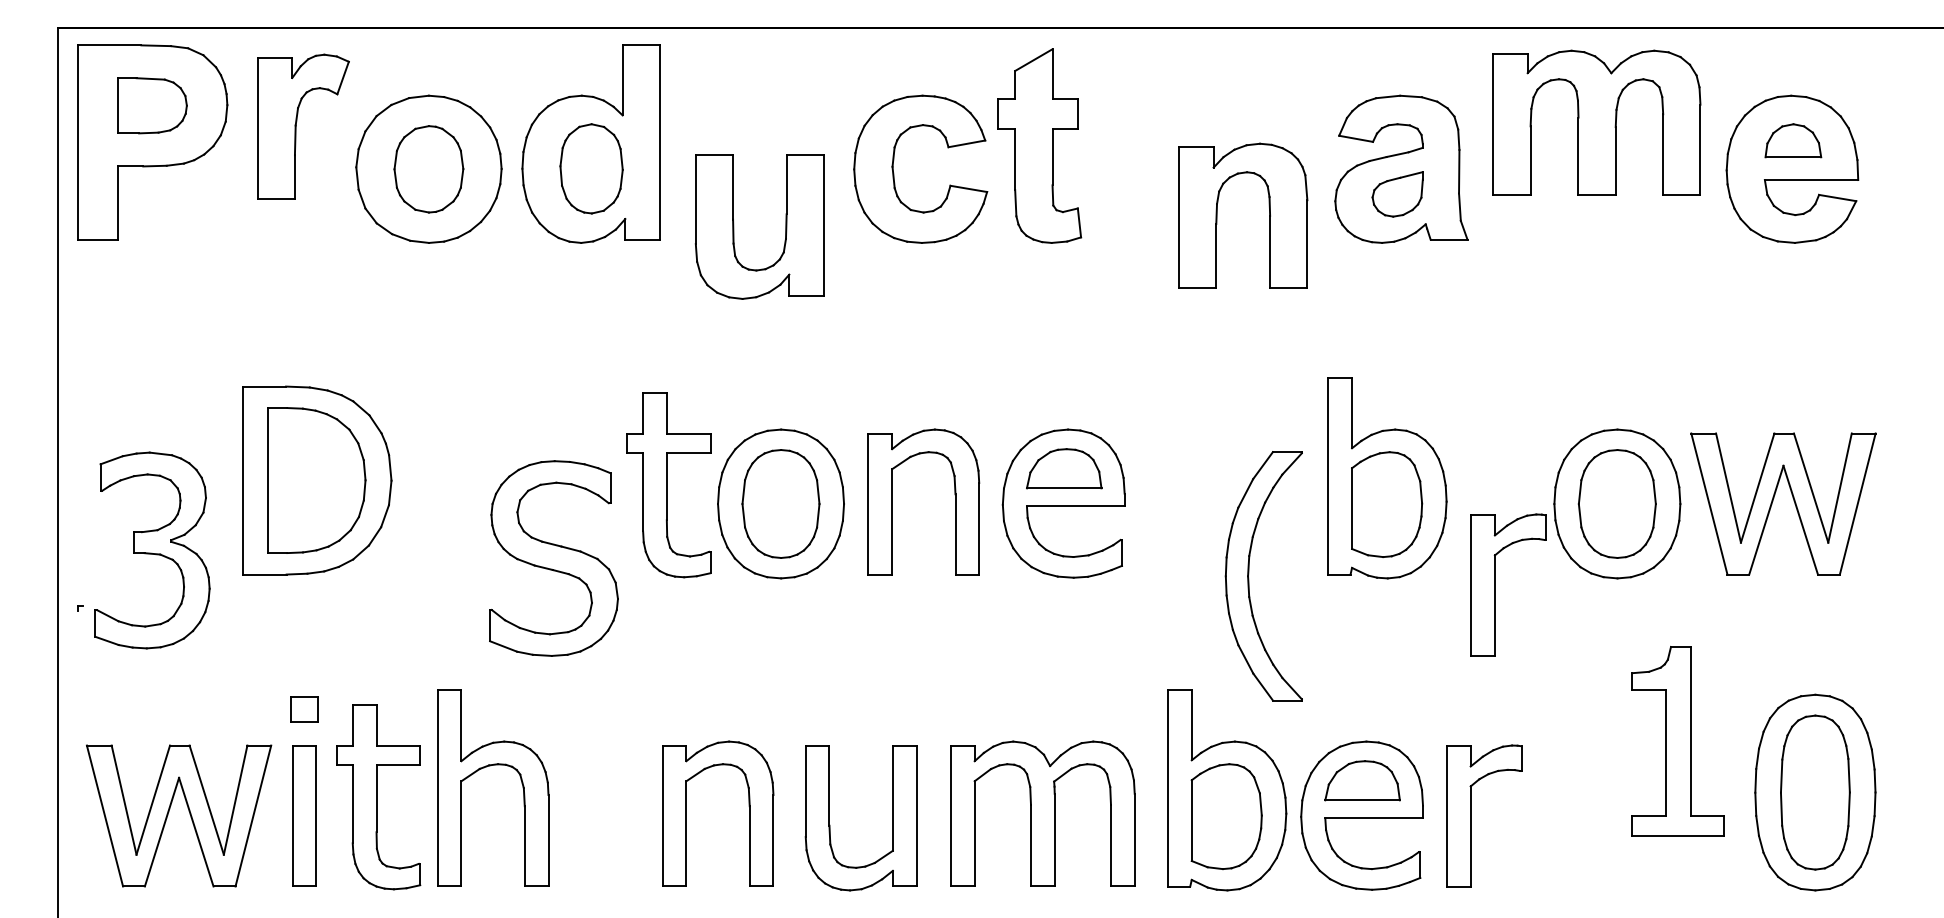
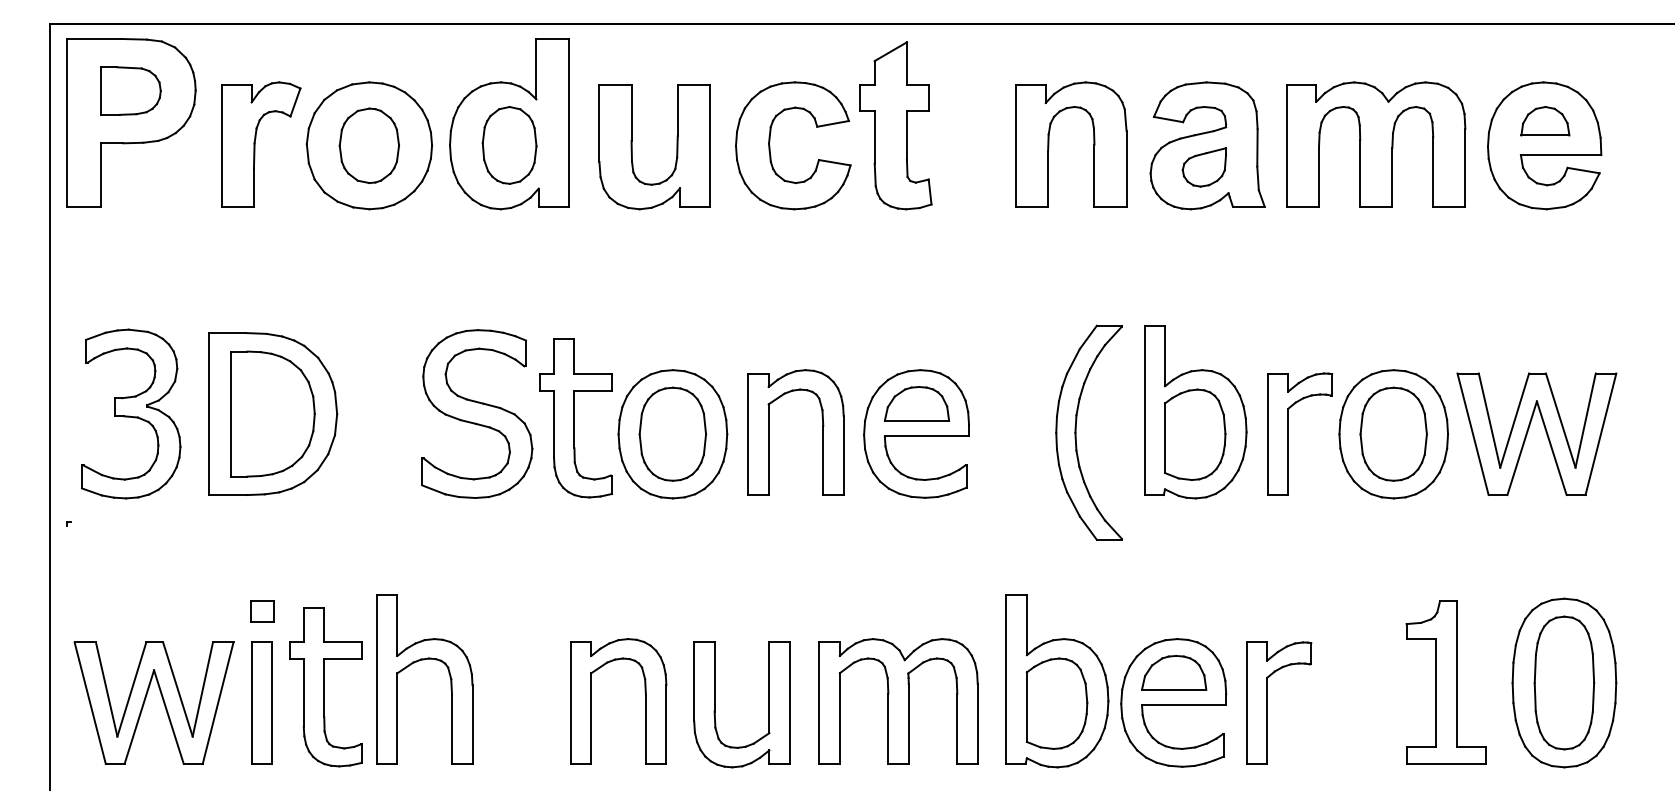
part: (1596, 122) -> (1375, 144), moved
part: (296, 126) -> (255, 144), moved
part: (1217, 215) -> (1049, 144), moved
part: (734, 226) -> (632, 146), moved
part: (152, 550) -> (131, 414), moved
part: (553, 558) -> (476, 414), moved
part: (1249, 574) -> (1076, 431), moved
part: (1495, 584) -> (1288, 433), moved
part: (1677, 741) -> (1445, 682), moved

